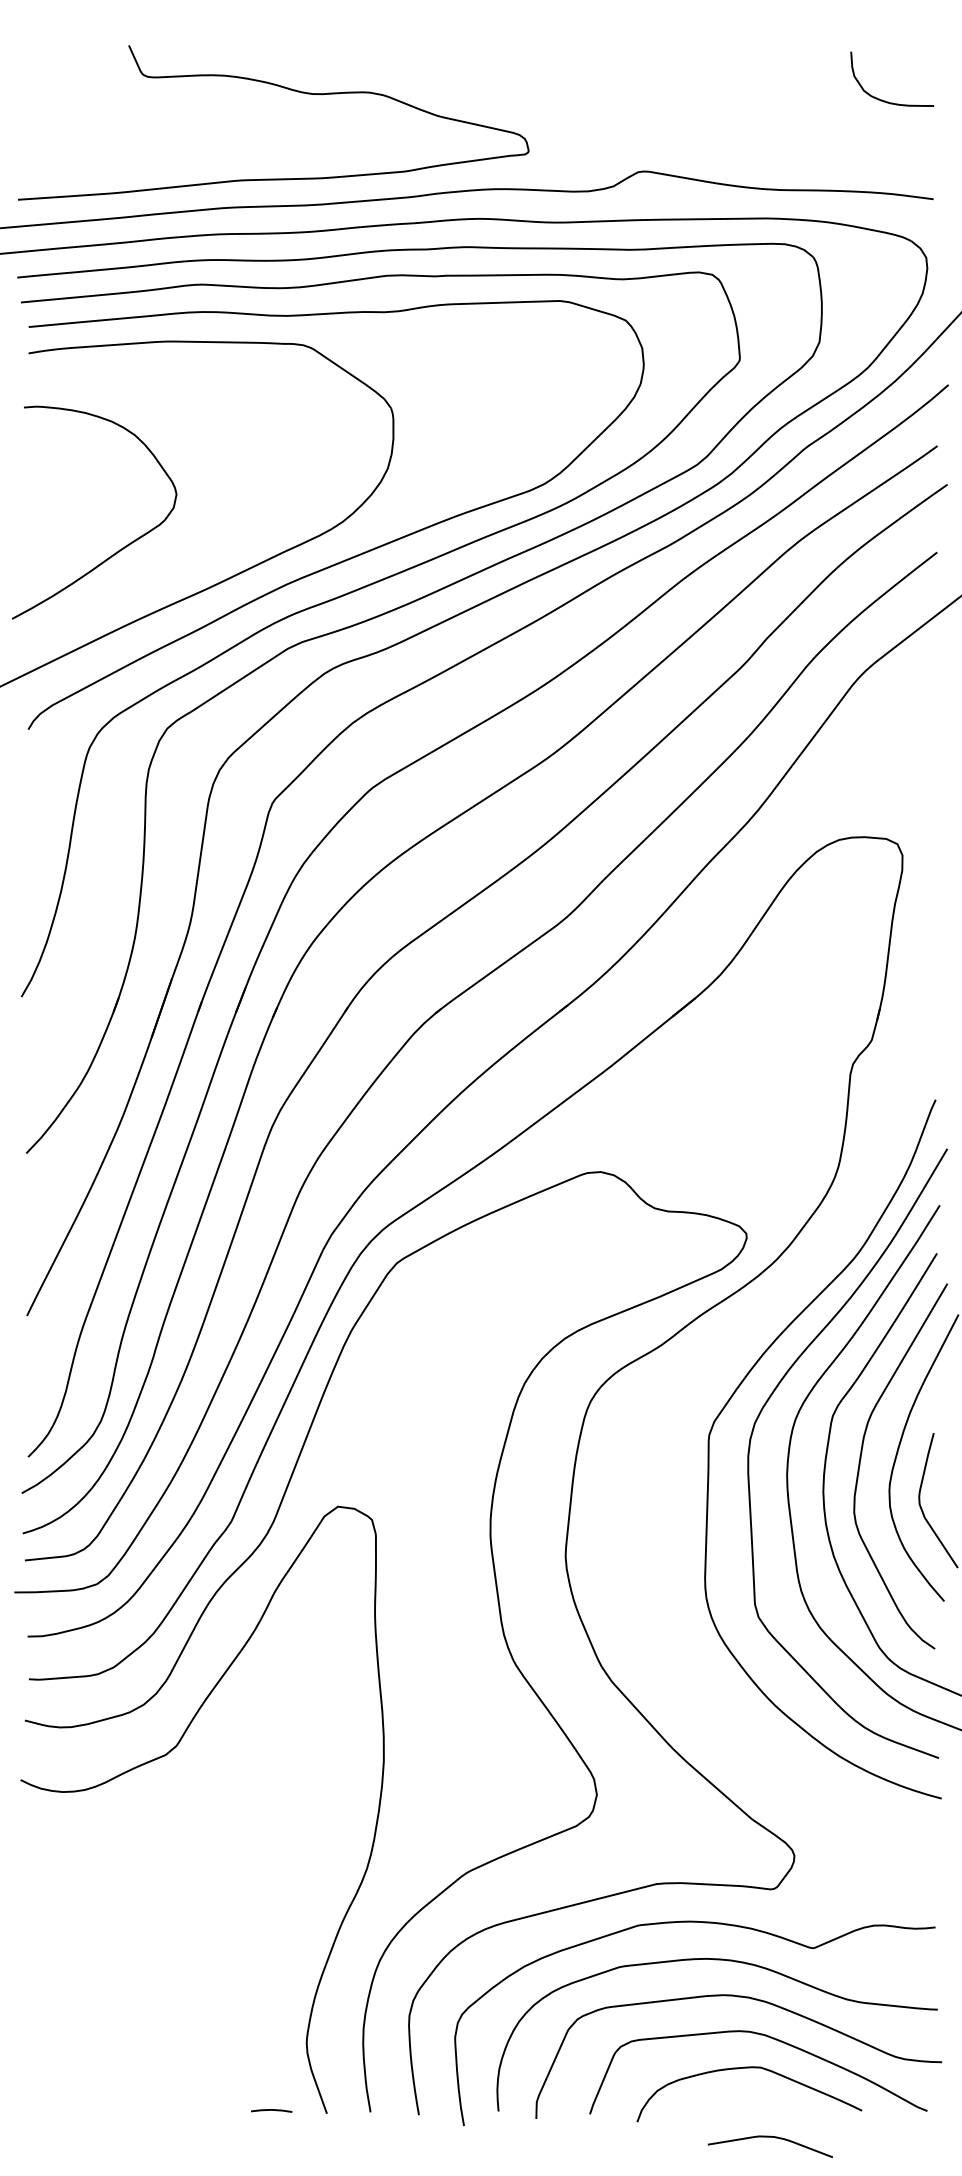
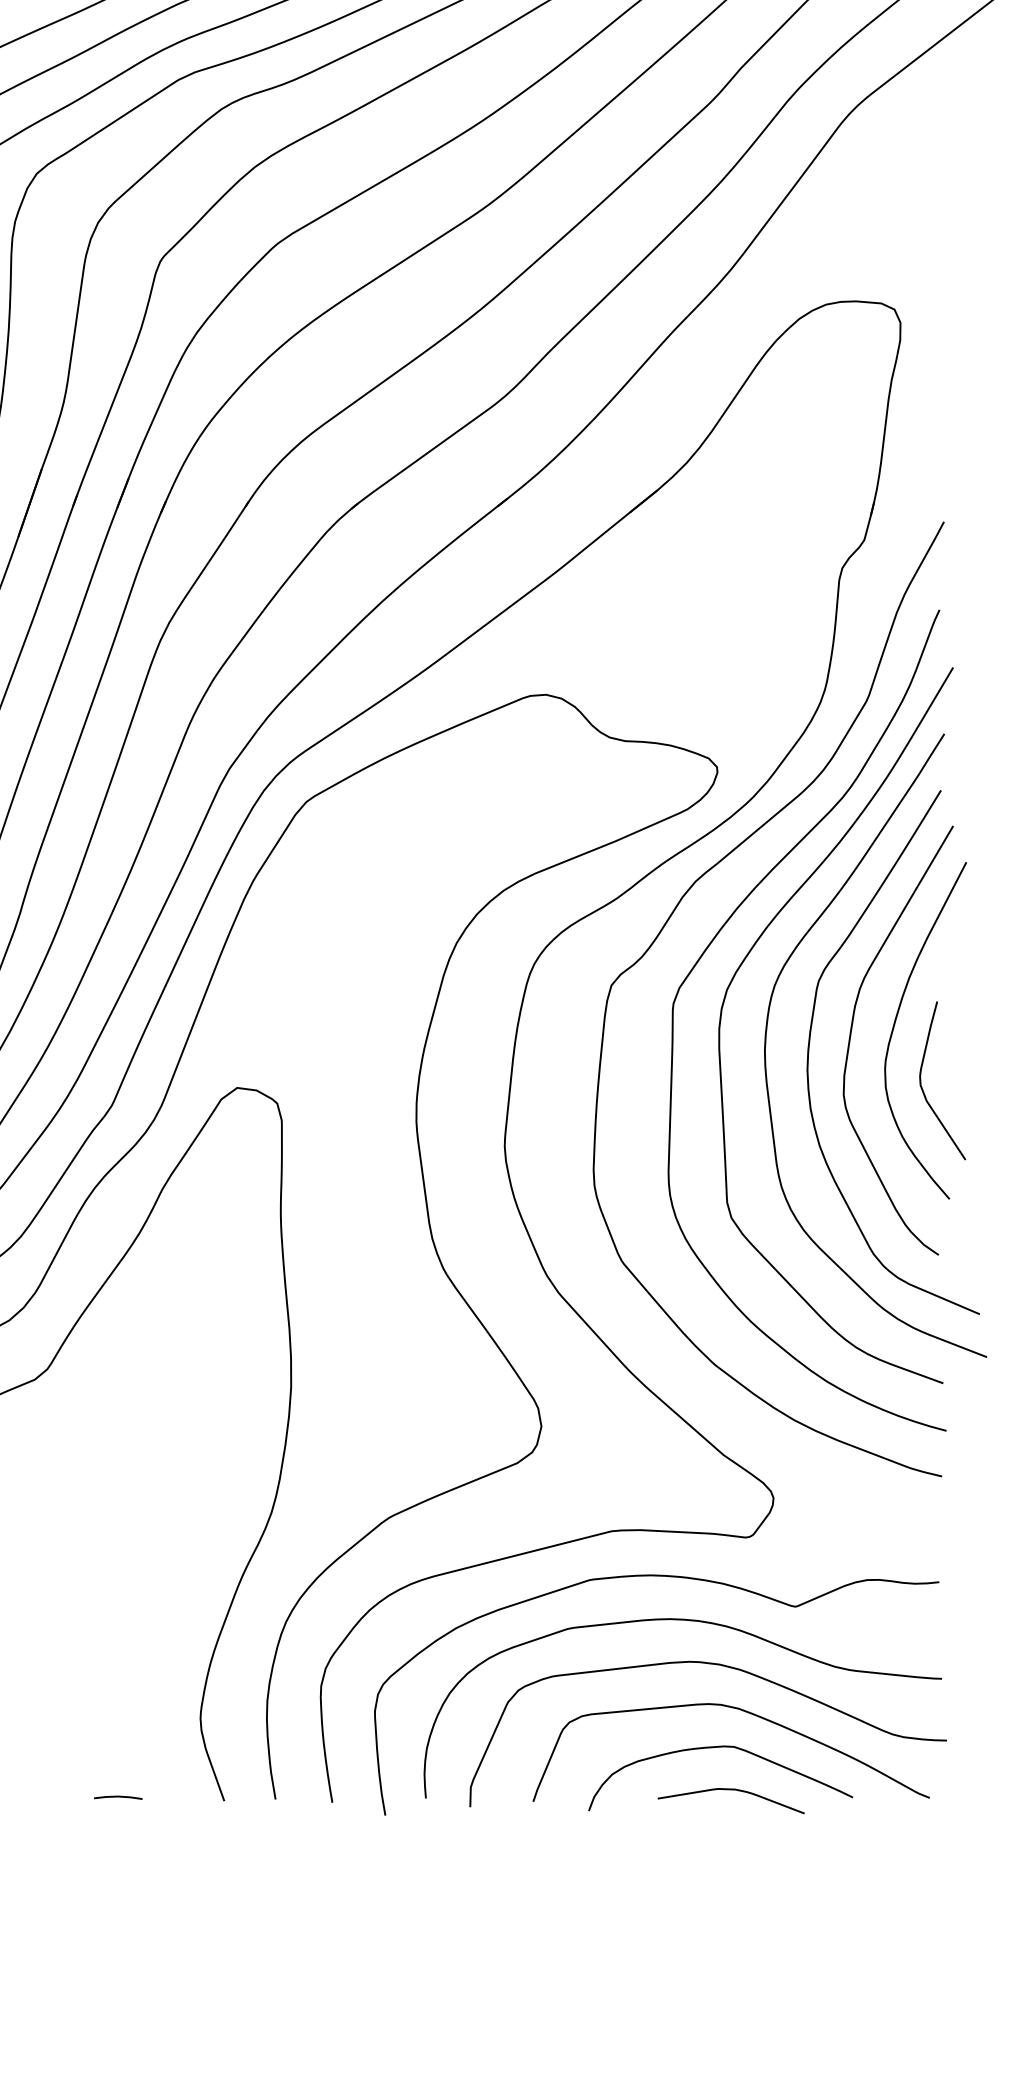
curve: (700, 1372) -> (663, 930), added
line: (271, 2110) -> (118, 1797), moved
curve: (769, 2137) -> (730, 1790), moved

